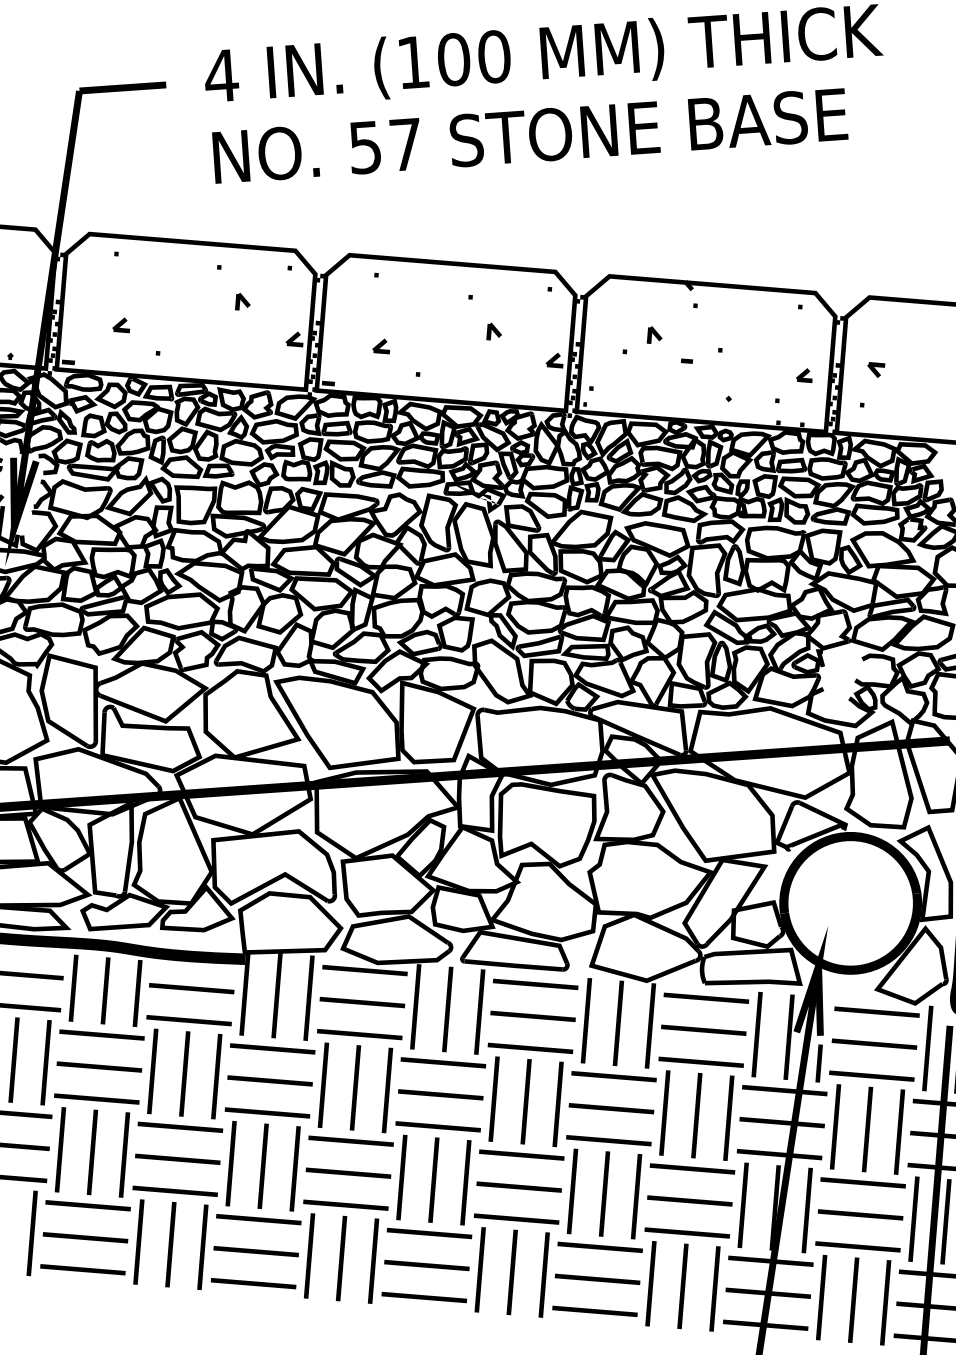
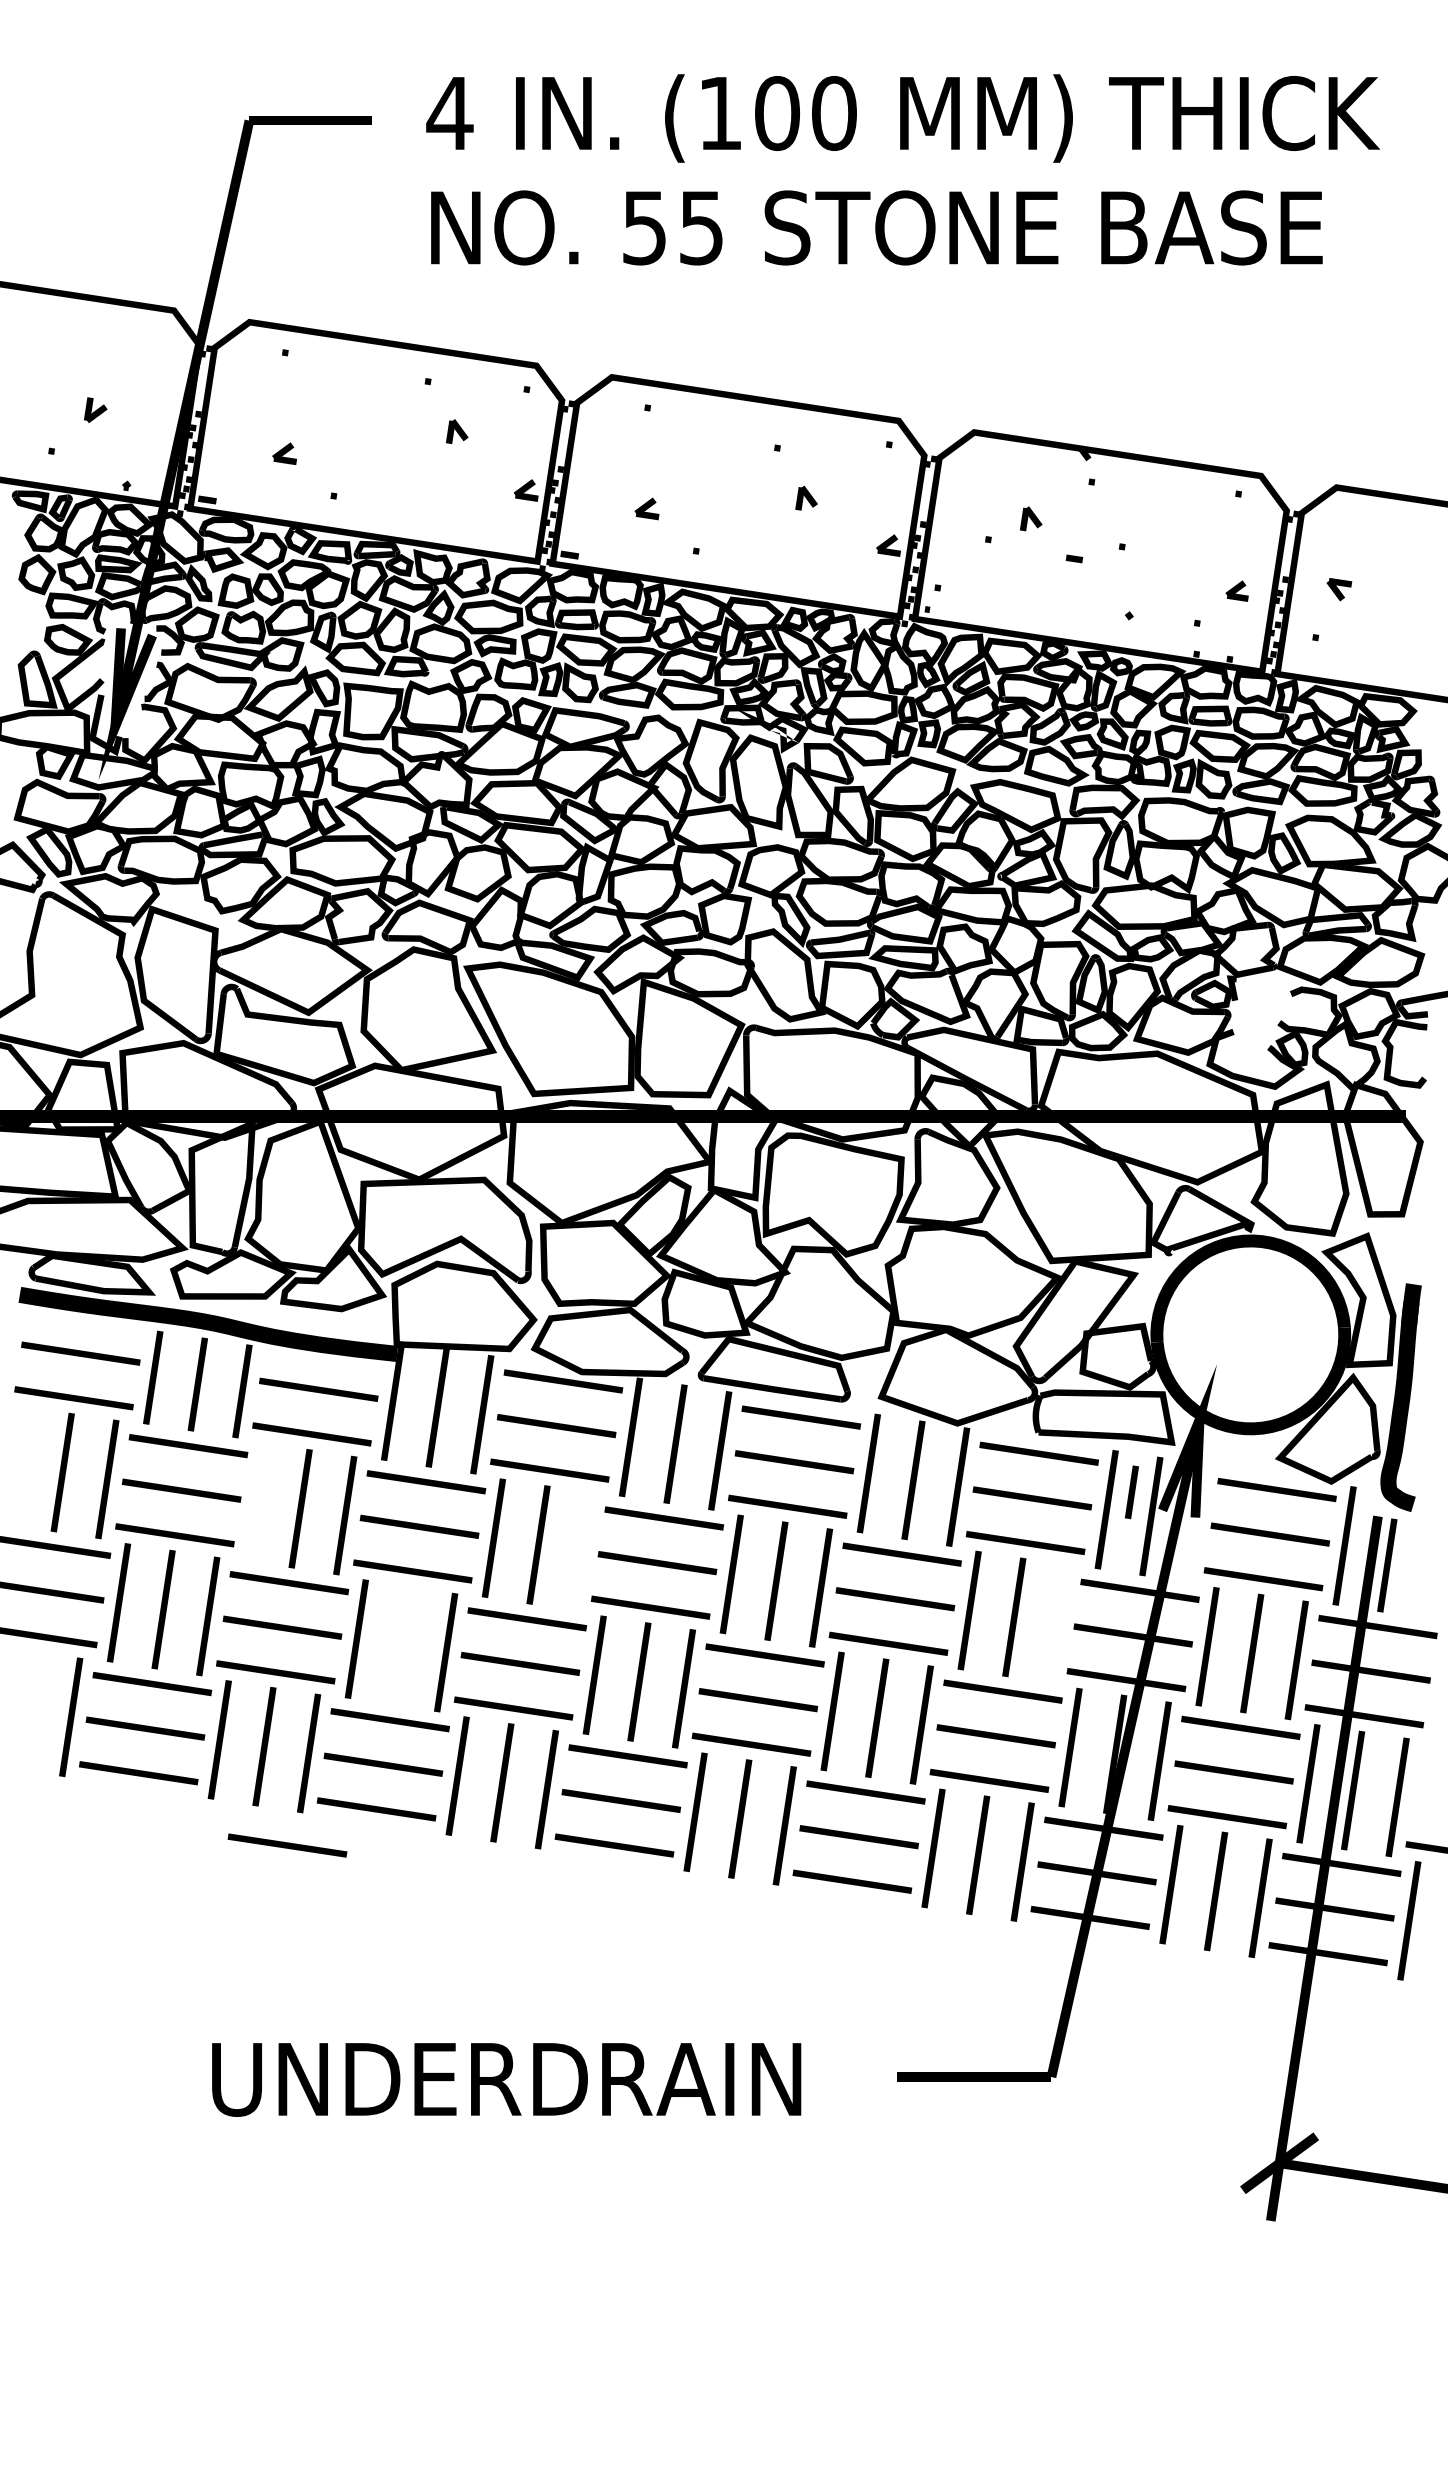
text: (405, 145) -> (701, 228), 57 -> 55
line: (818, 1063) -> (1131, 1492), moved
line: (153, 1071) -> (256, 1501), removed
line: (387, 1090) -> (583, 1551), removed
line: (728, 1117) -> (1058, 1623), removed
line: (263, 1166) -> (401, 1645), removed
line: (192, 1313) -> (287, 1845), added

